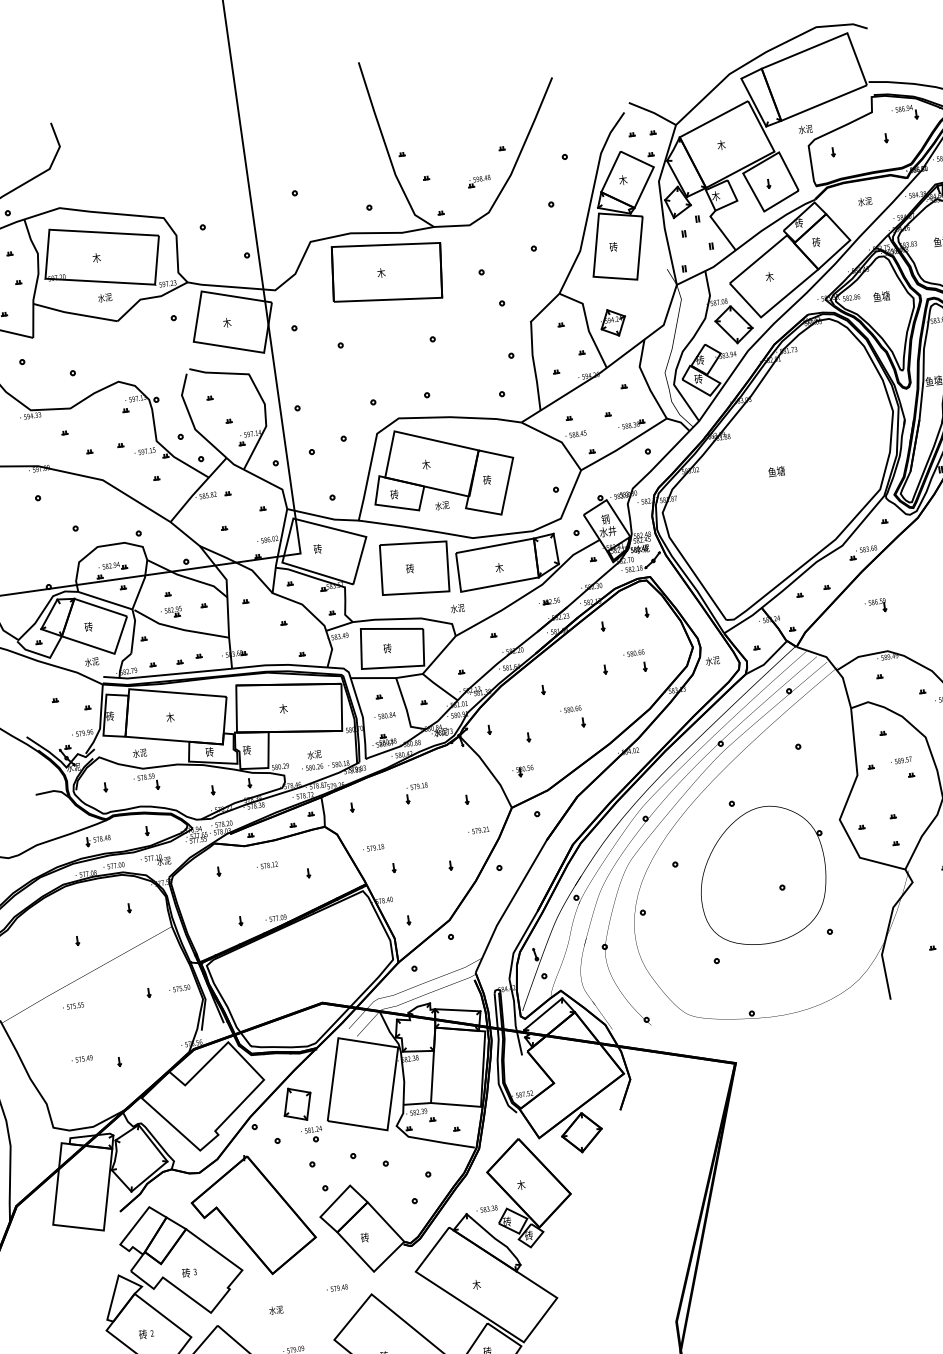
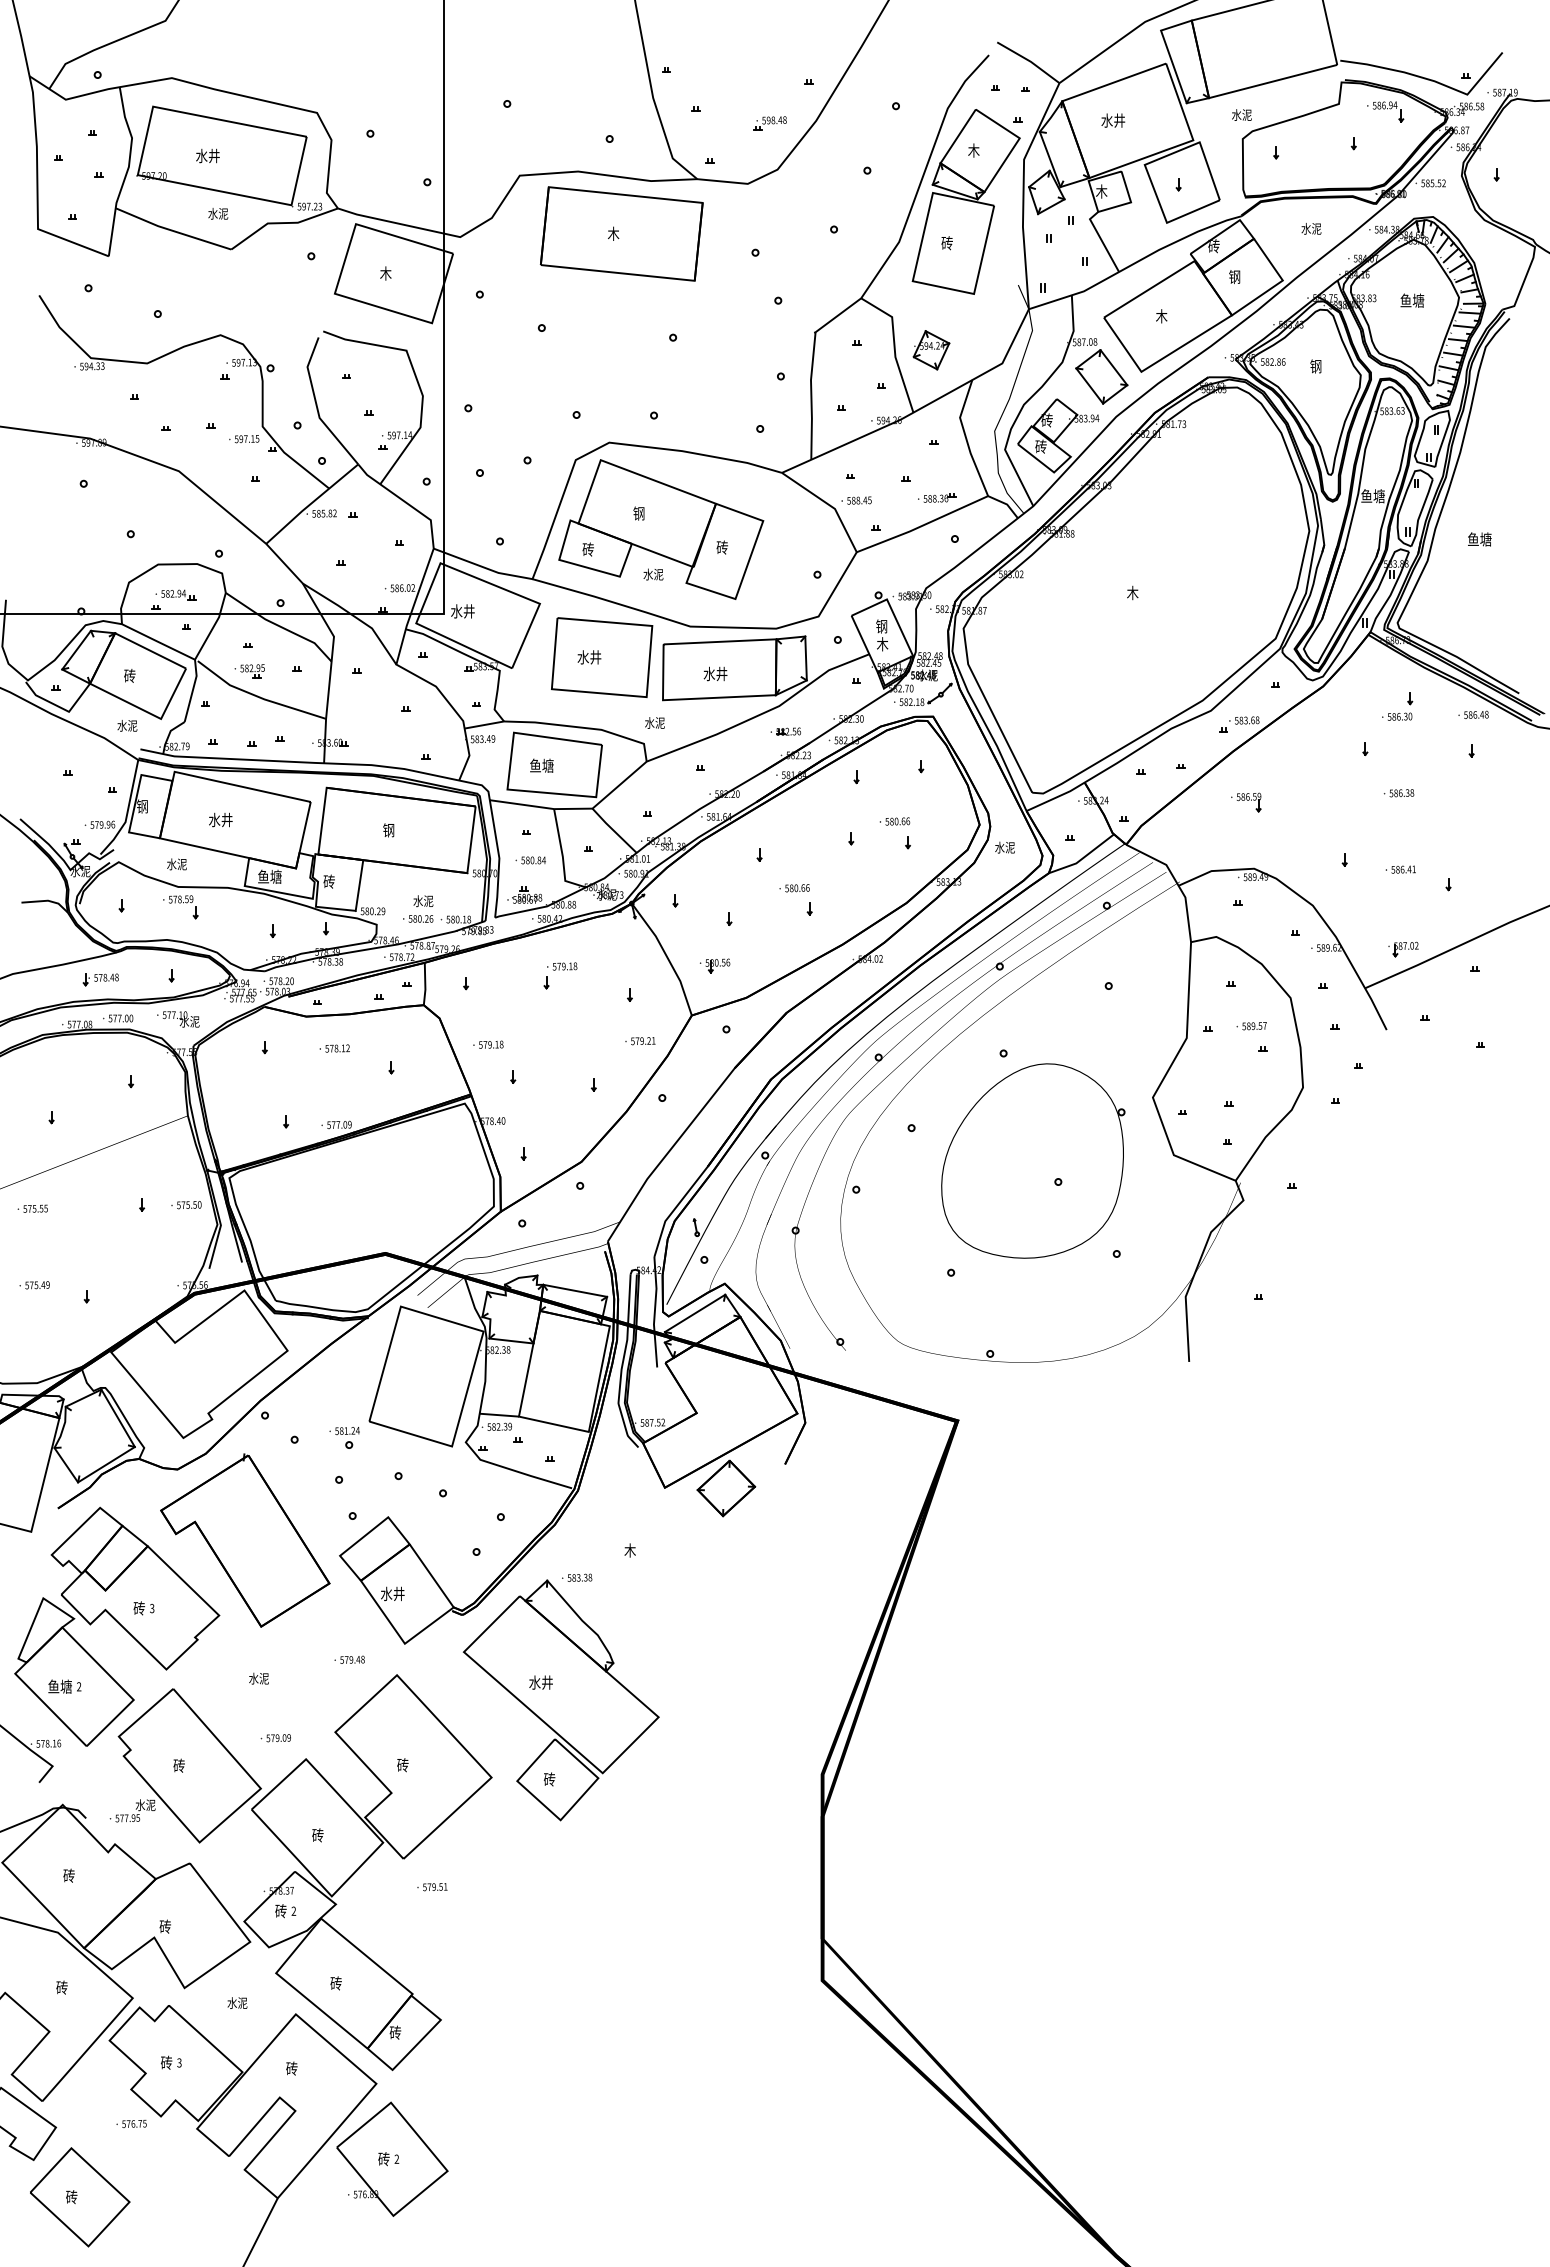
text: (717, 145) -> (1113, 120), 木 -> 水井
text: (816, 242) -> (1234, 276), 砖 -> 钢
text: (91, 258) -> (207, 155), 木 -> 水井
text: (881, 296) -> (1315, 366), 鱼塘 -> 钢
text: (425, 464) -> (638, 513), 木 -> 钢
text: (776, 471) -> (1132, 592), 鱼塘 -> 木
text: (607, 531) -> (882, 644), 水井 -> 木
text: (313, 549) -> (462, 611), 砖 -> 水井
text: (494, 568) -> (715, 673), 木 -> 水井
text: (405, 569) -> (589, 657), 砖 -> 水井
text: (383, 649) -> (541, 765), 砖 -> 鱼塘
text: (283, 709) -> (388, 830), 木 -> 钢
text: (110, 716) -> (142, 806), 砖 -> 钢
text: (165, 717) -> (220, 819), 木 -> 水井
text: (205, 752) -> (269, 876), 砖 -> 鱼塘
part: (297, 1104) -> (329, 1391), removed
part: (530, 1192) -> (641, 1562), removed
text: (360, 1238) -> (392, 1593), 砖 -> 水井
text: (472, 1285) -> (541, 1682), 木 -> 水井
text: (138, 1335) -> (59, 1686), 砖 -> 鱼塘

